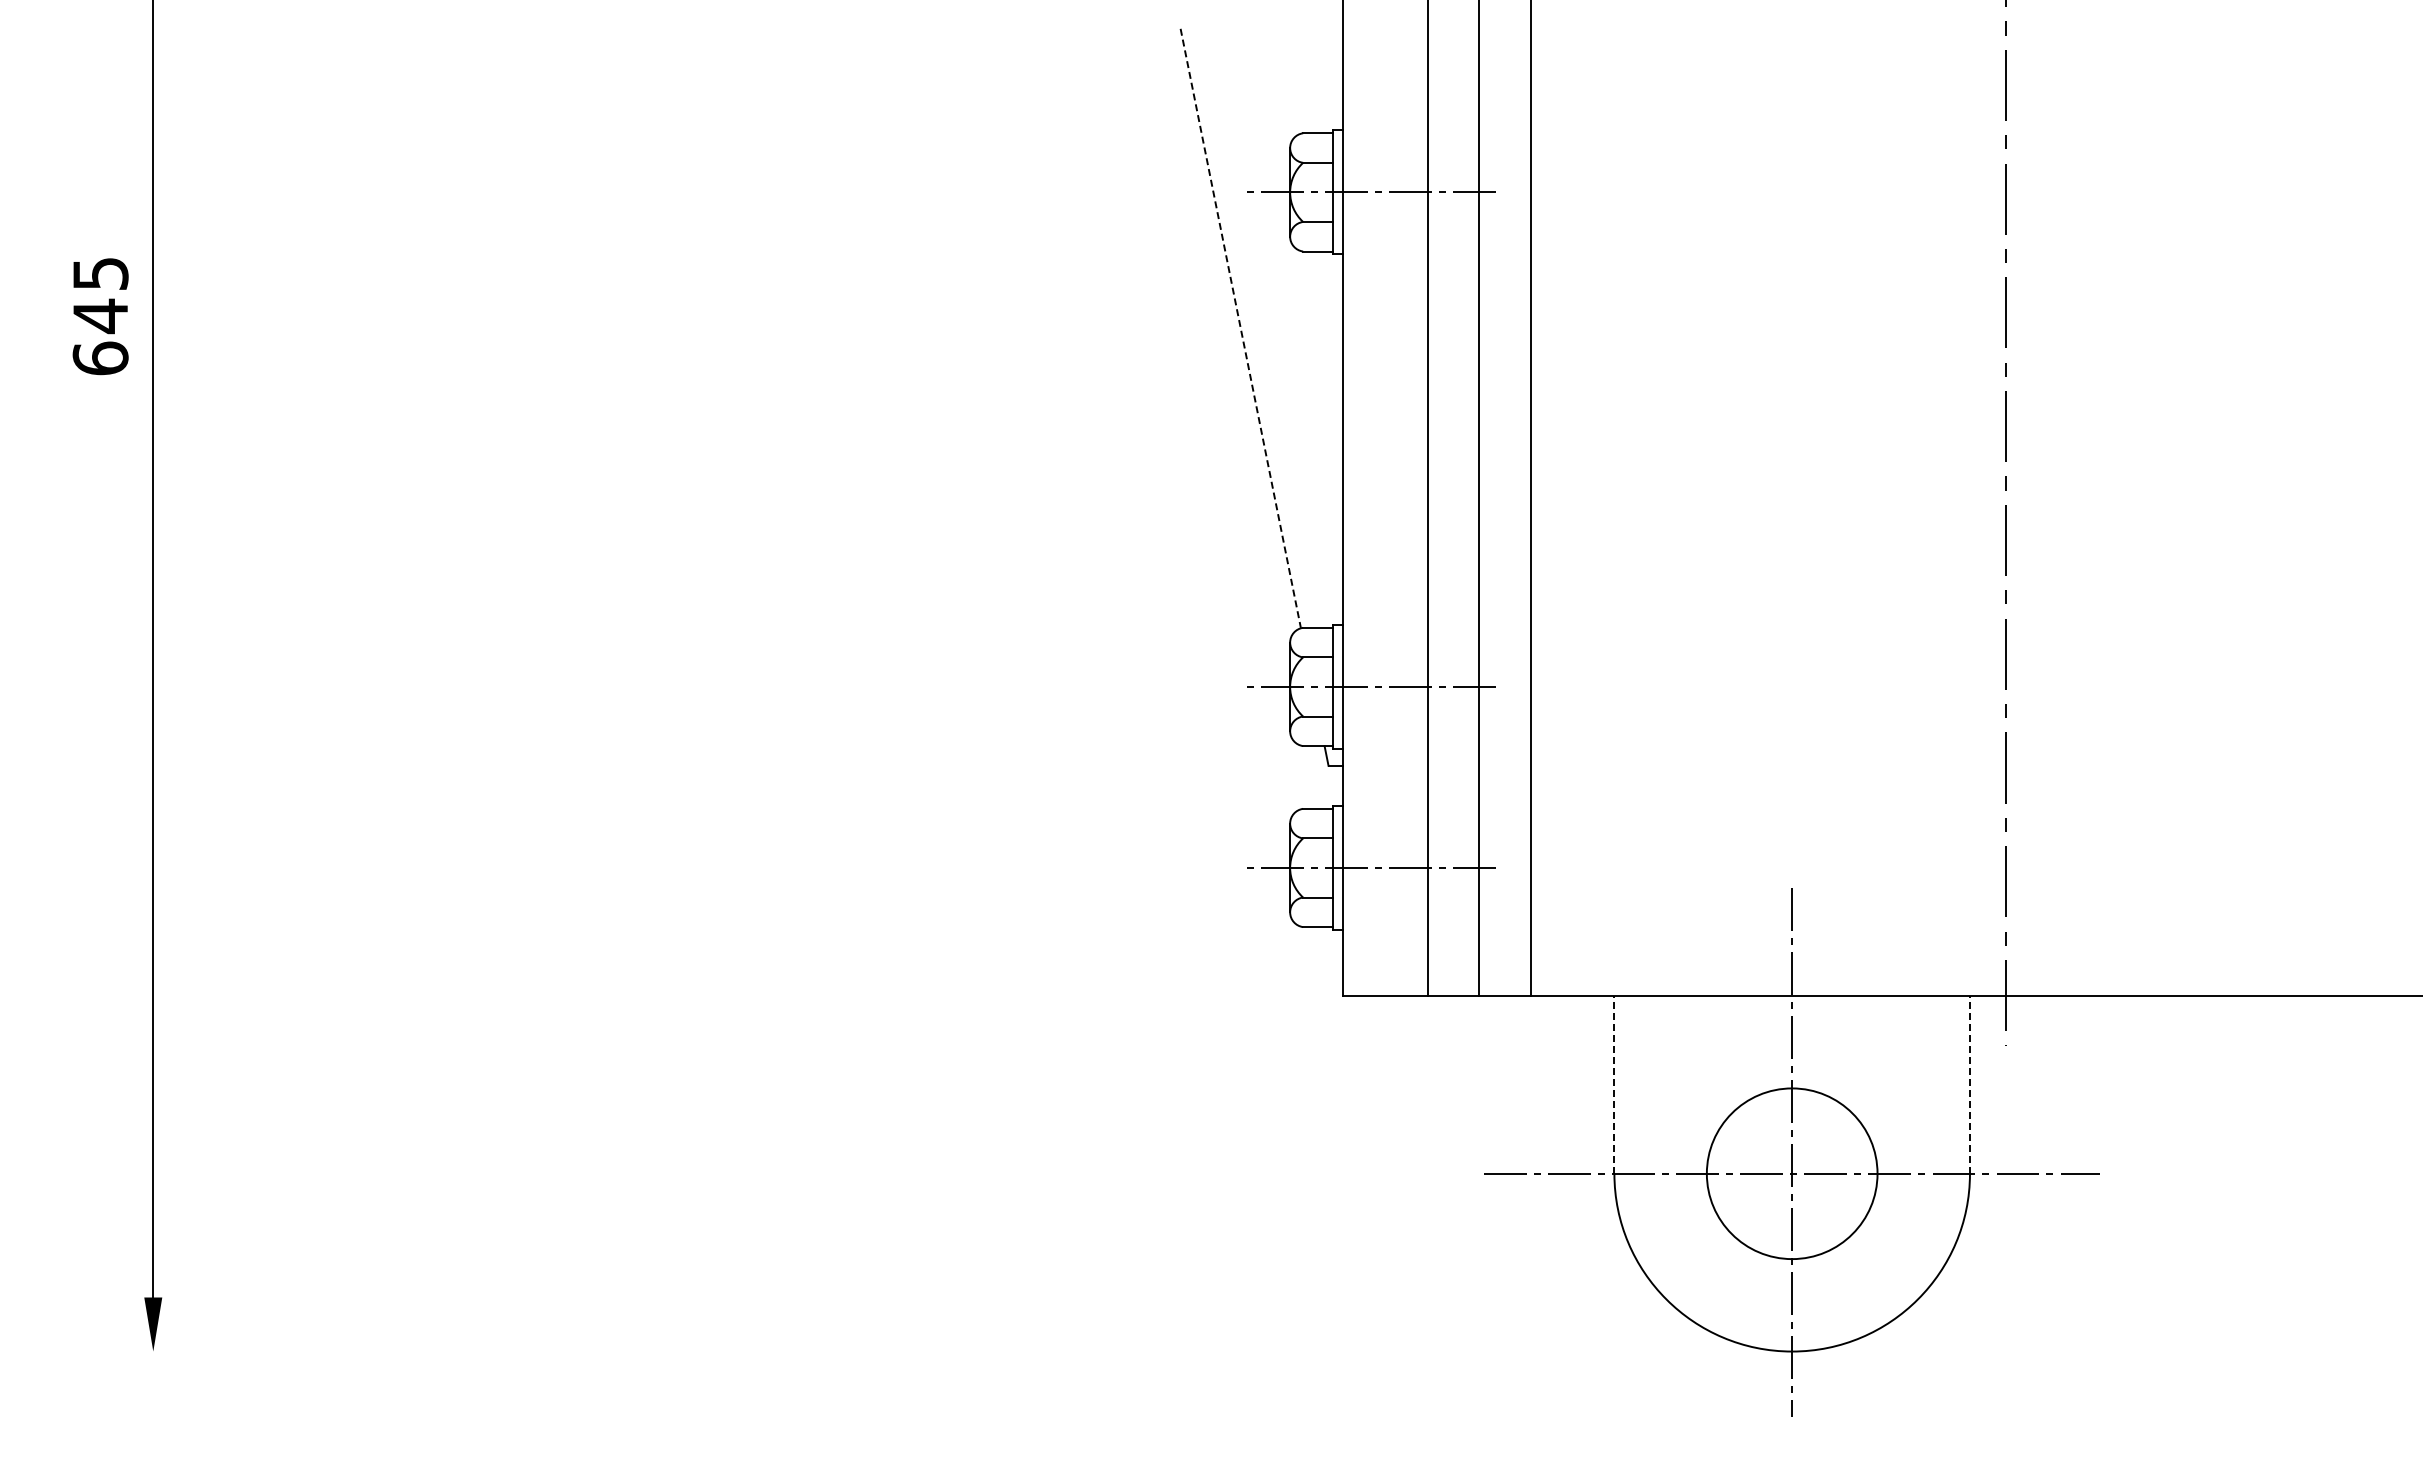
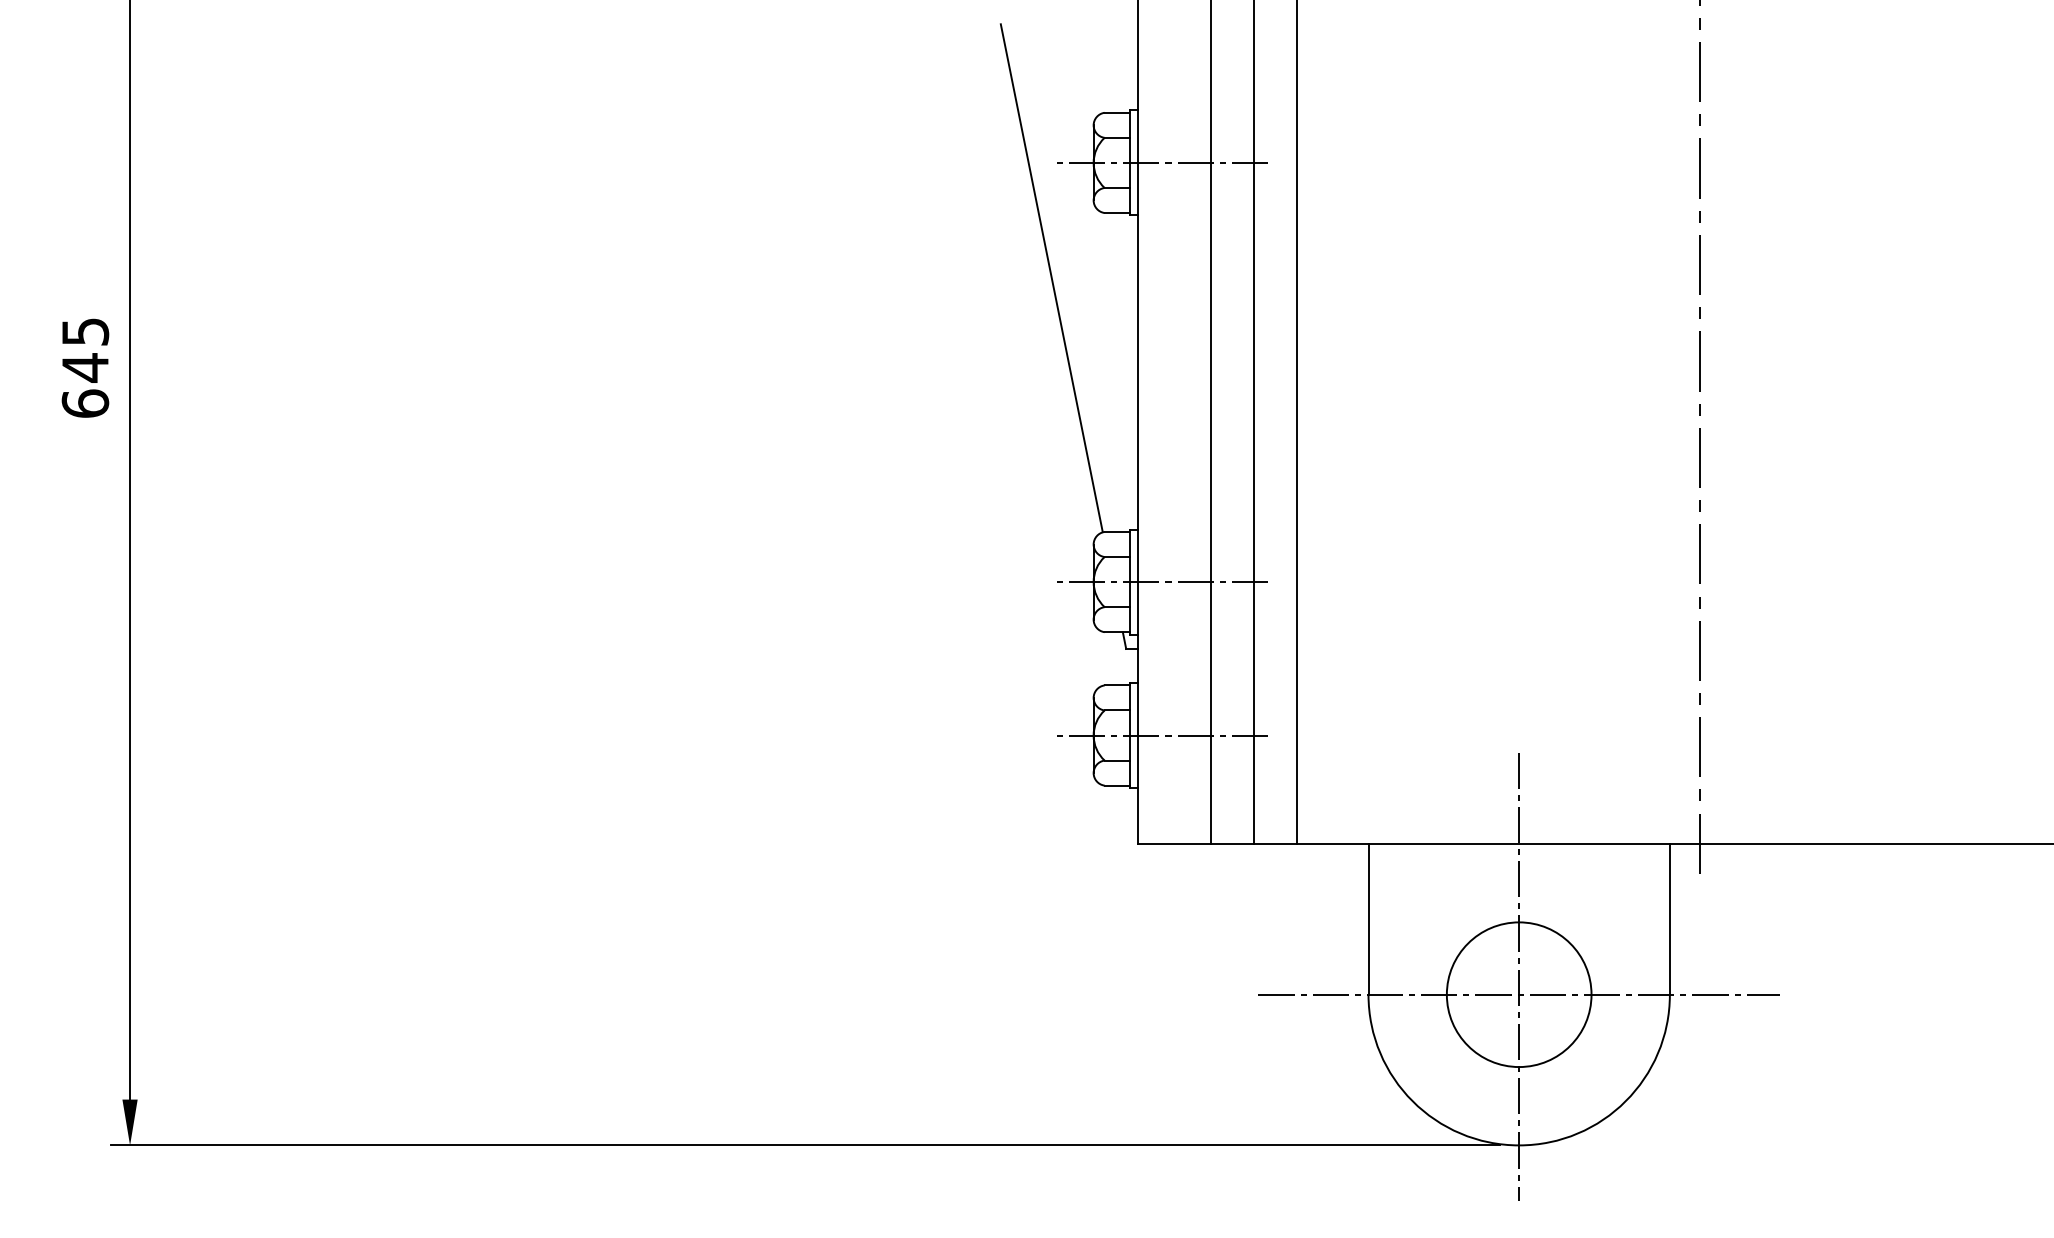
text: (100, 316) -> (85, 368), moved
line: (1240, 328) -> (1051, 278), dashed -> solid
line: (1614, 1084) -> (1368, 919), dashed -> solid
line: (1969, 1084) -> (1669, 919), dashed -> solid
line: (949, 1351) -> (804, 1145), added

